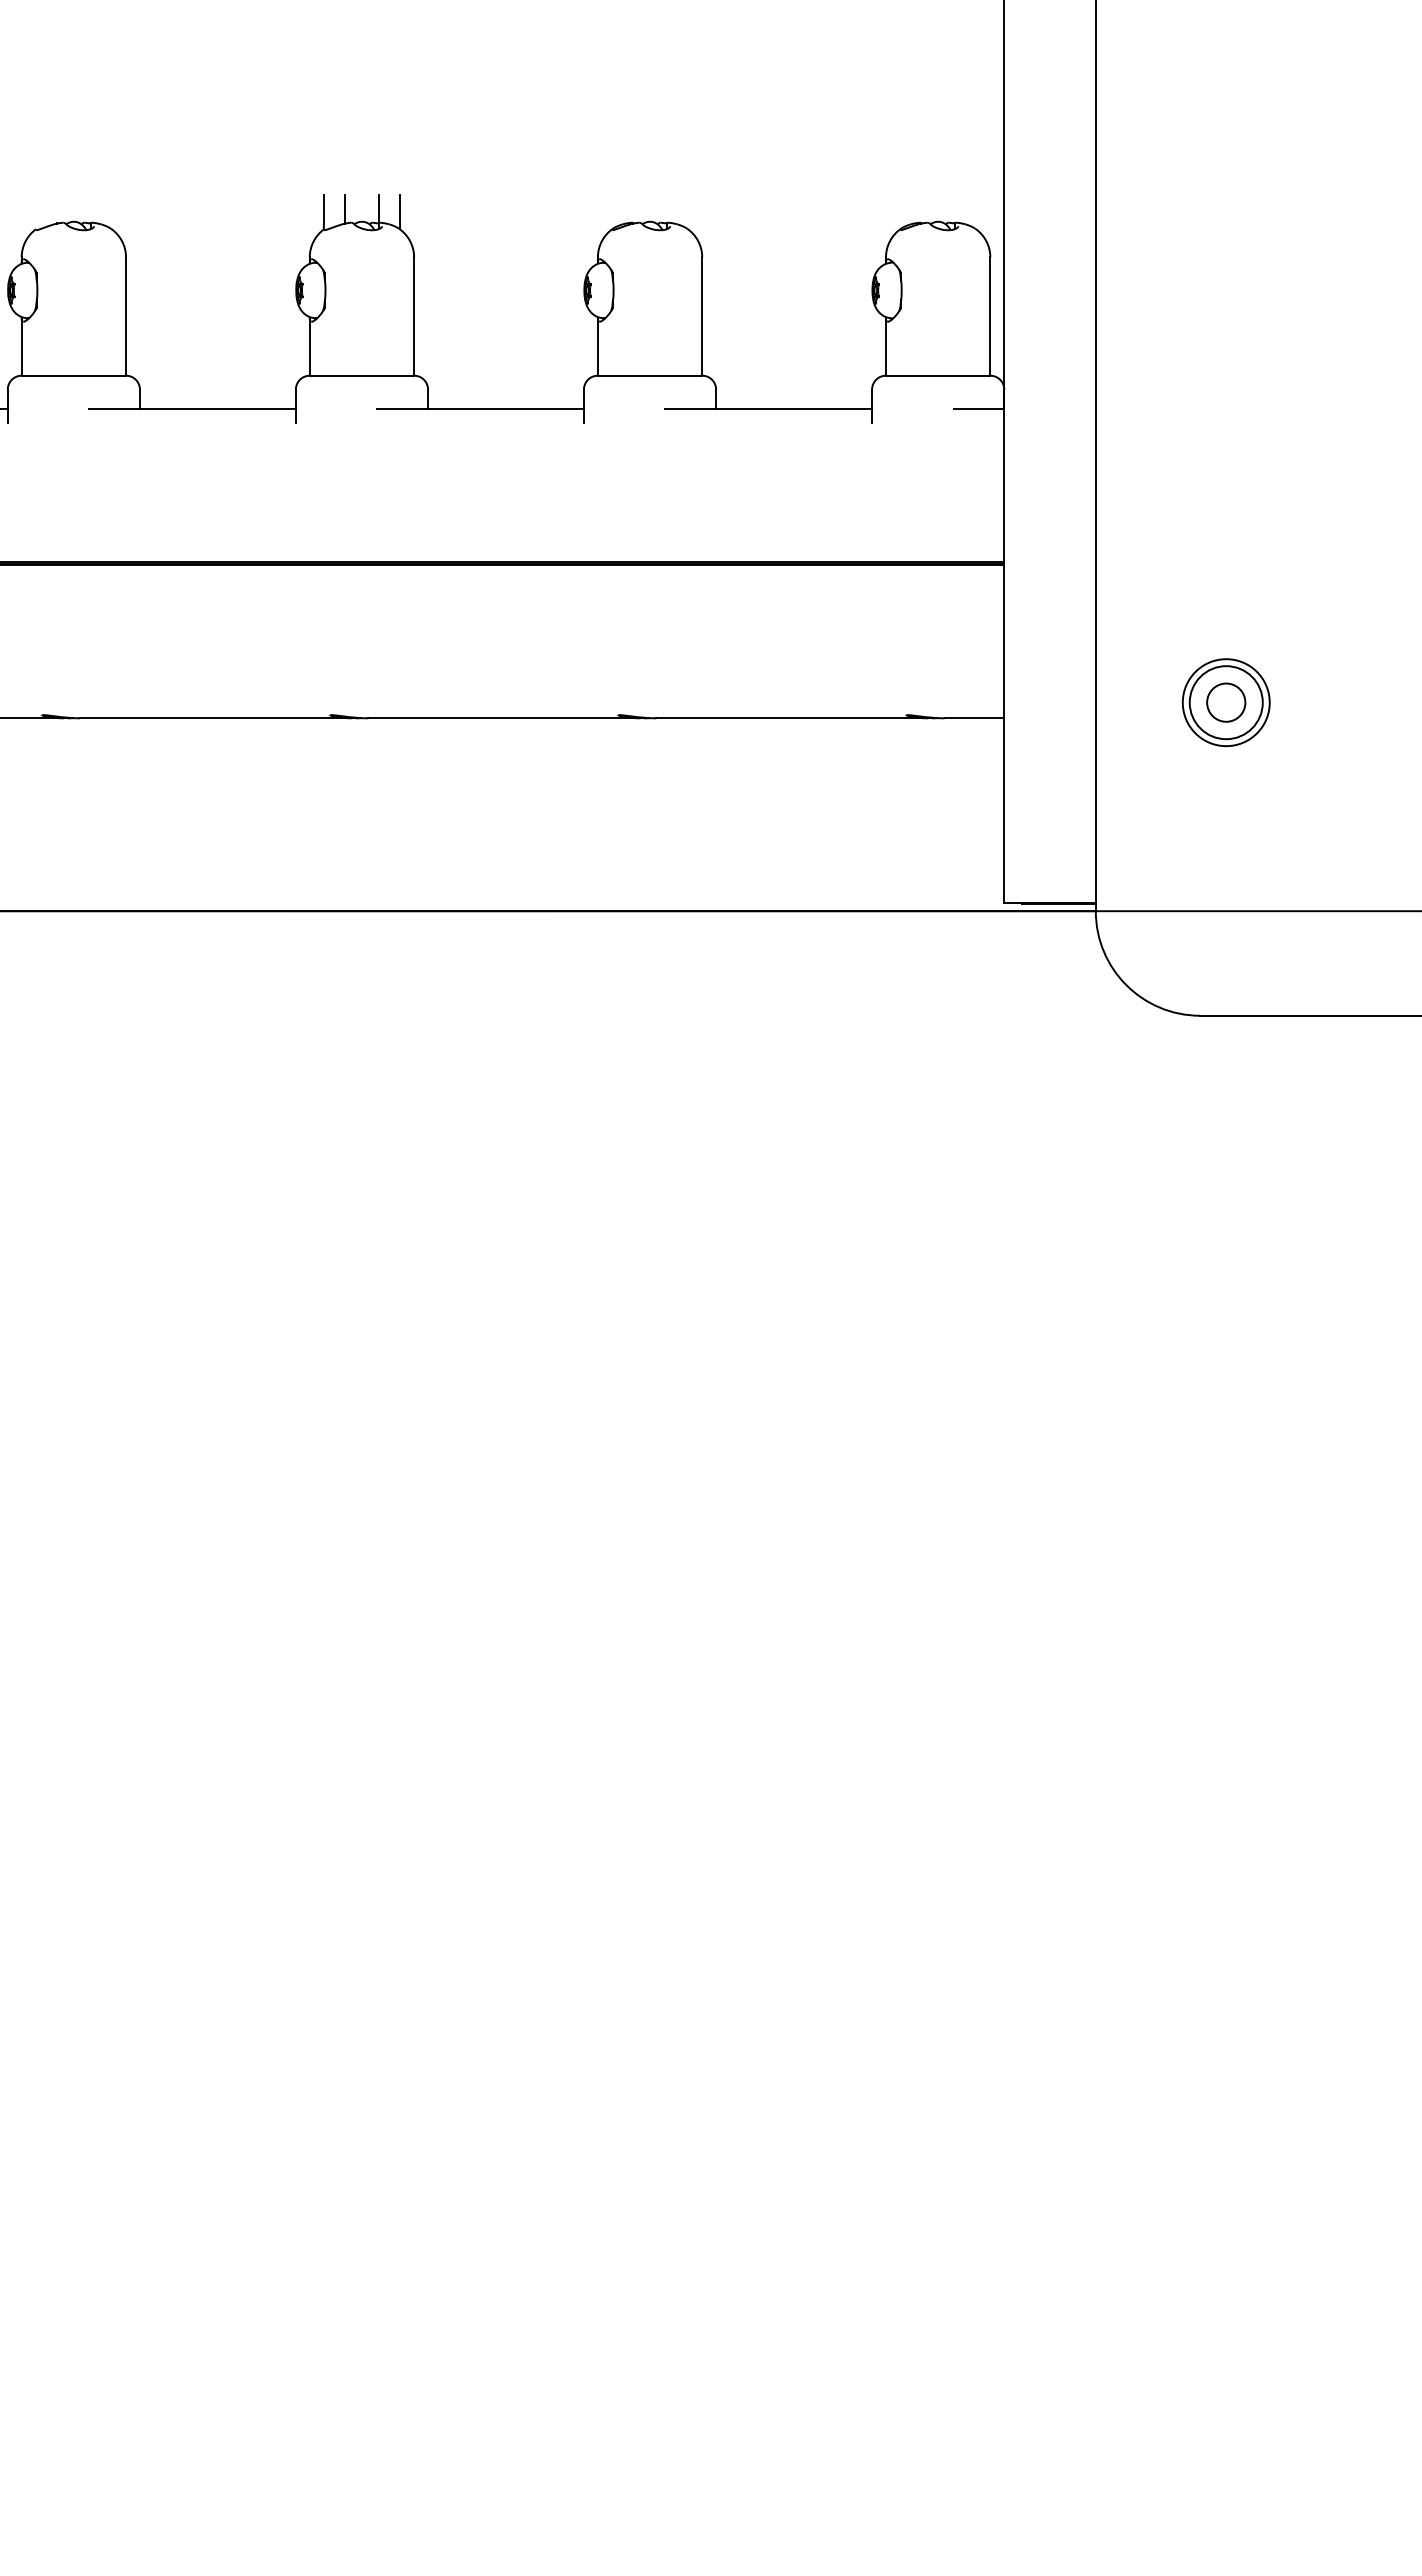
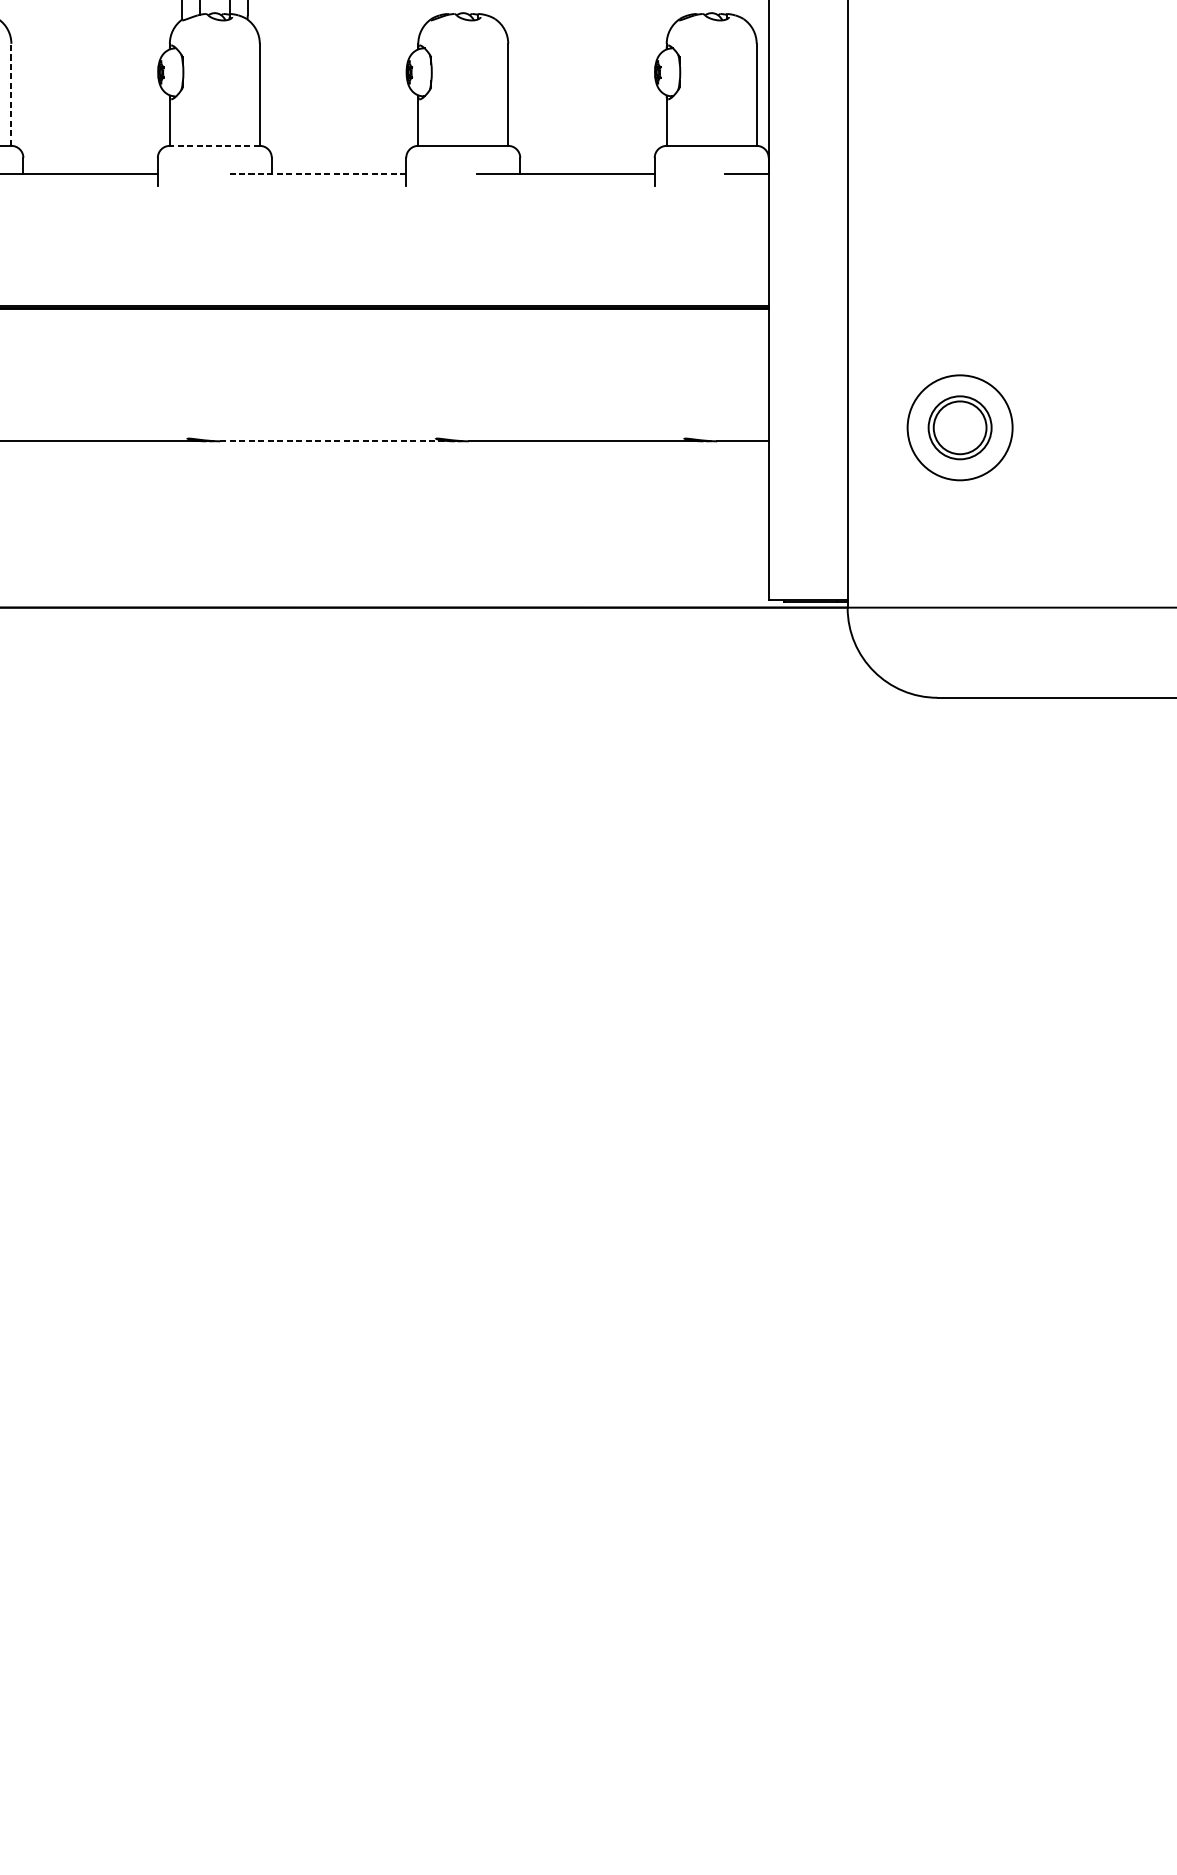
line: (126, 316) -> (11, 94), solid -> dashed
line: (361, 375) -> (214, 145), solid -> dashed
line: (480, 408) -> (317, 174), solid -> dashed
circle: (1225, 702) -> (959, 427), size x1.4
circle: (1226, 702) -> (960, 427), size x1.6
line: (504, 718) -> (337, 441), solid -> dashed

